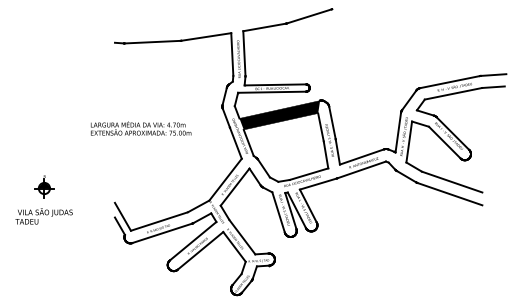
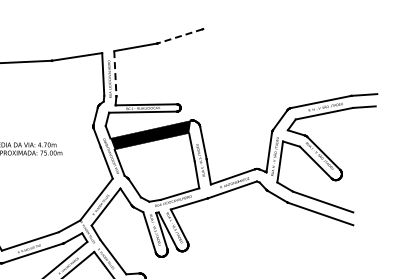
line: (309, 16) -> (180, 36), solid -> dashed
line: (244, 53) -> (115, 73), solid -> dashed

